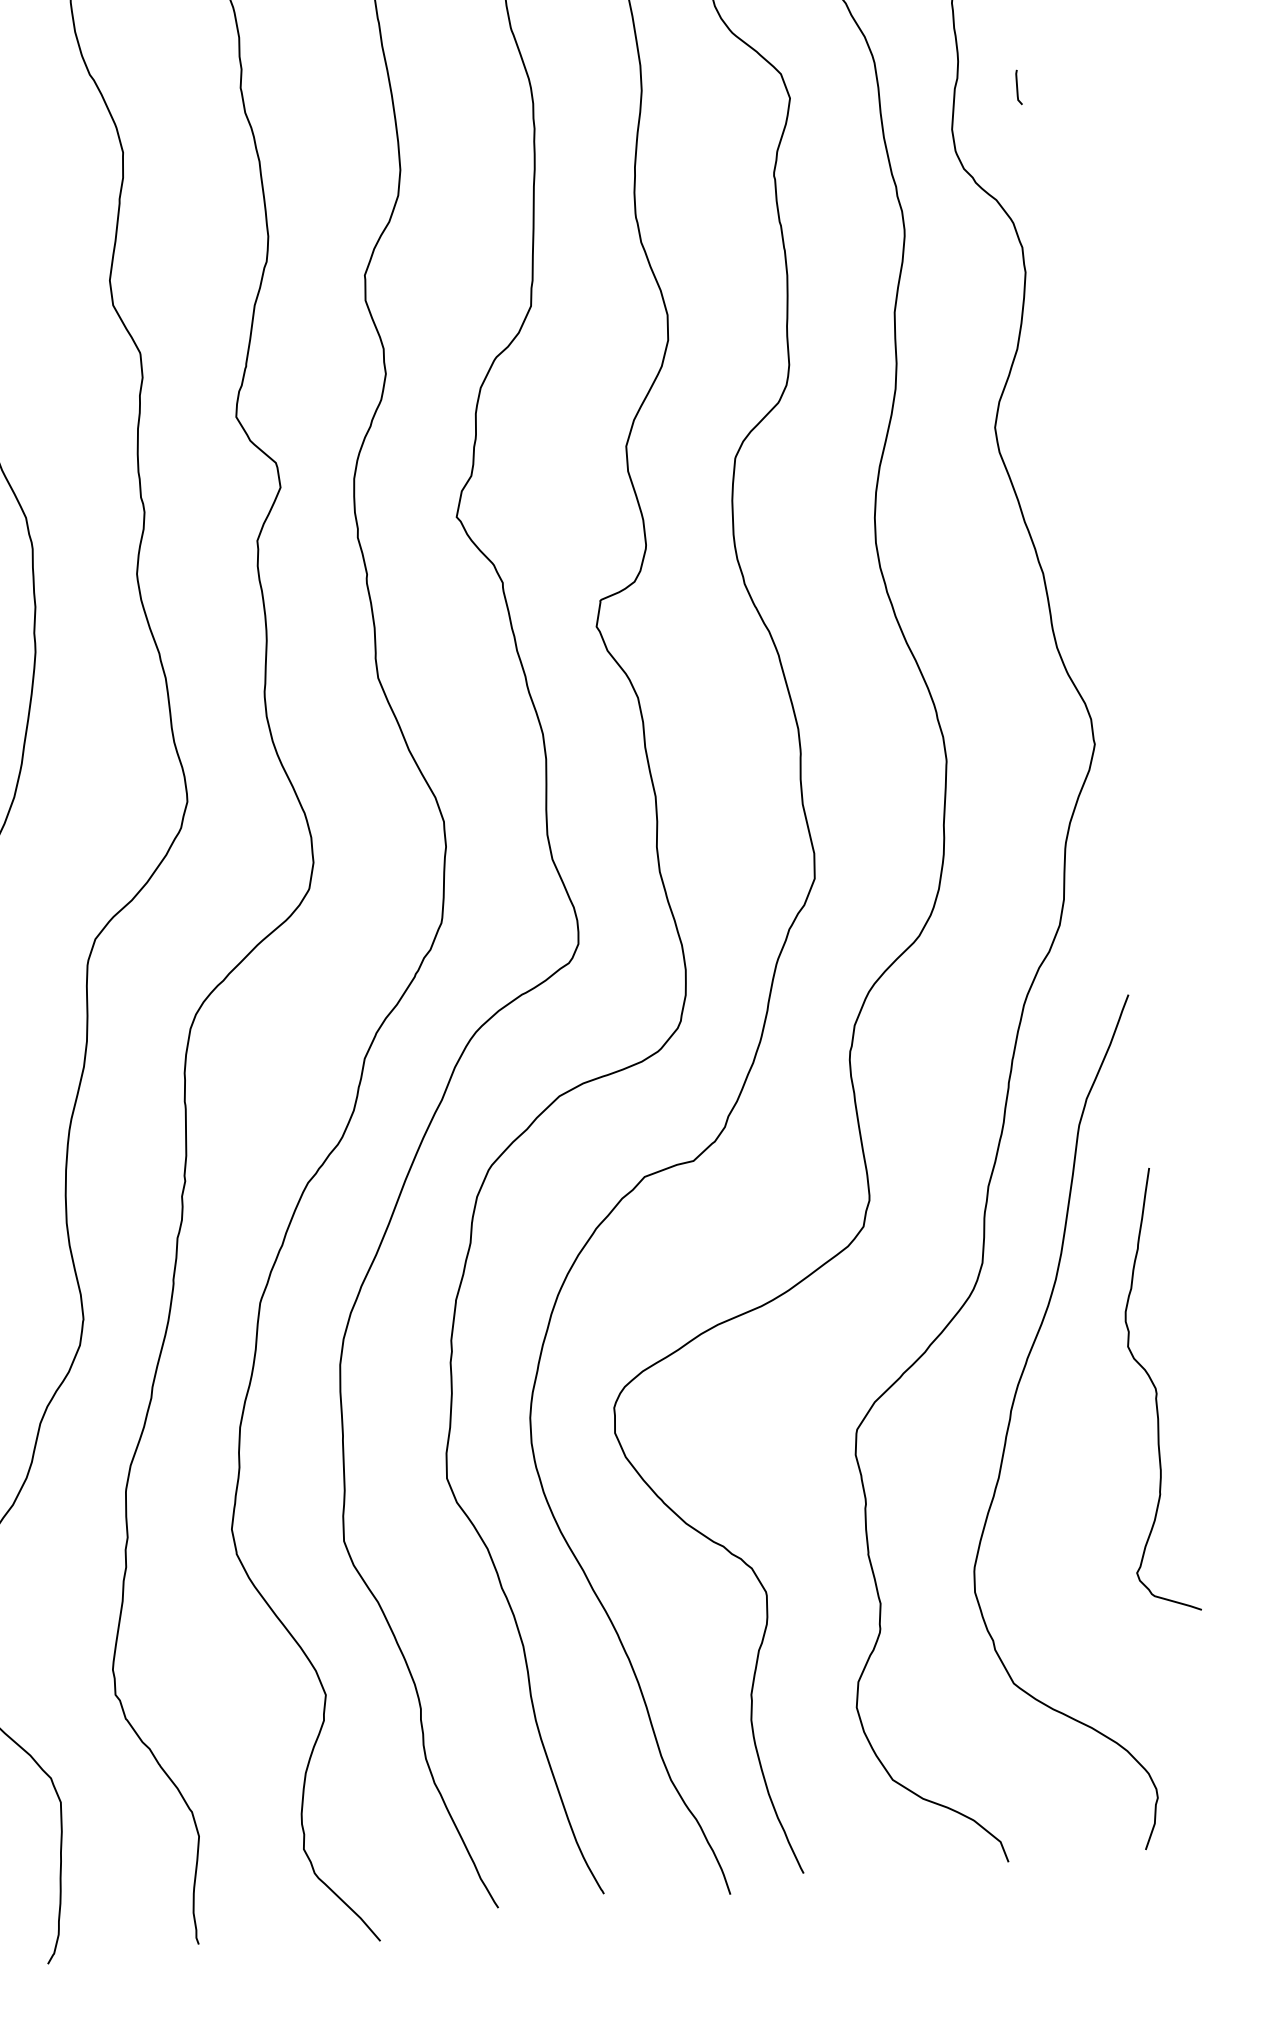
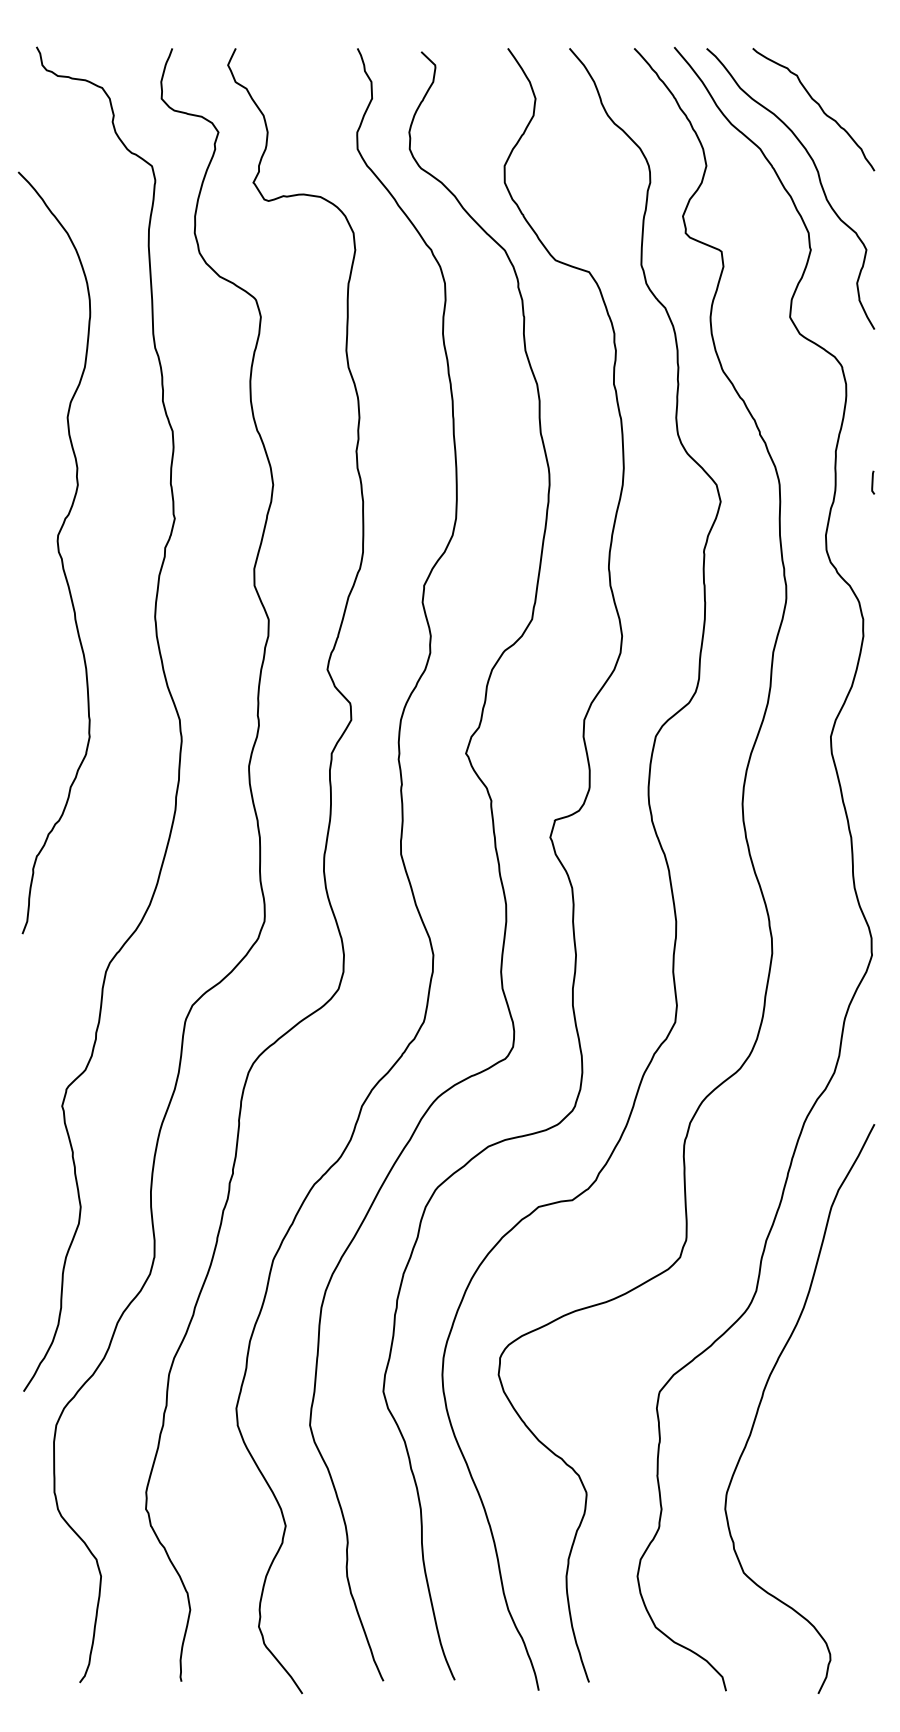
line: (1018, 87) -> (873, 482), moved
curve: (1154, 1392) -> (860, 1390), removed

